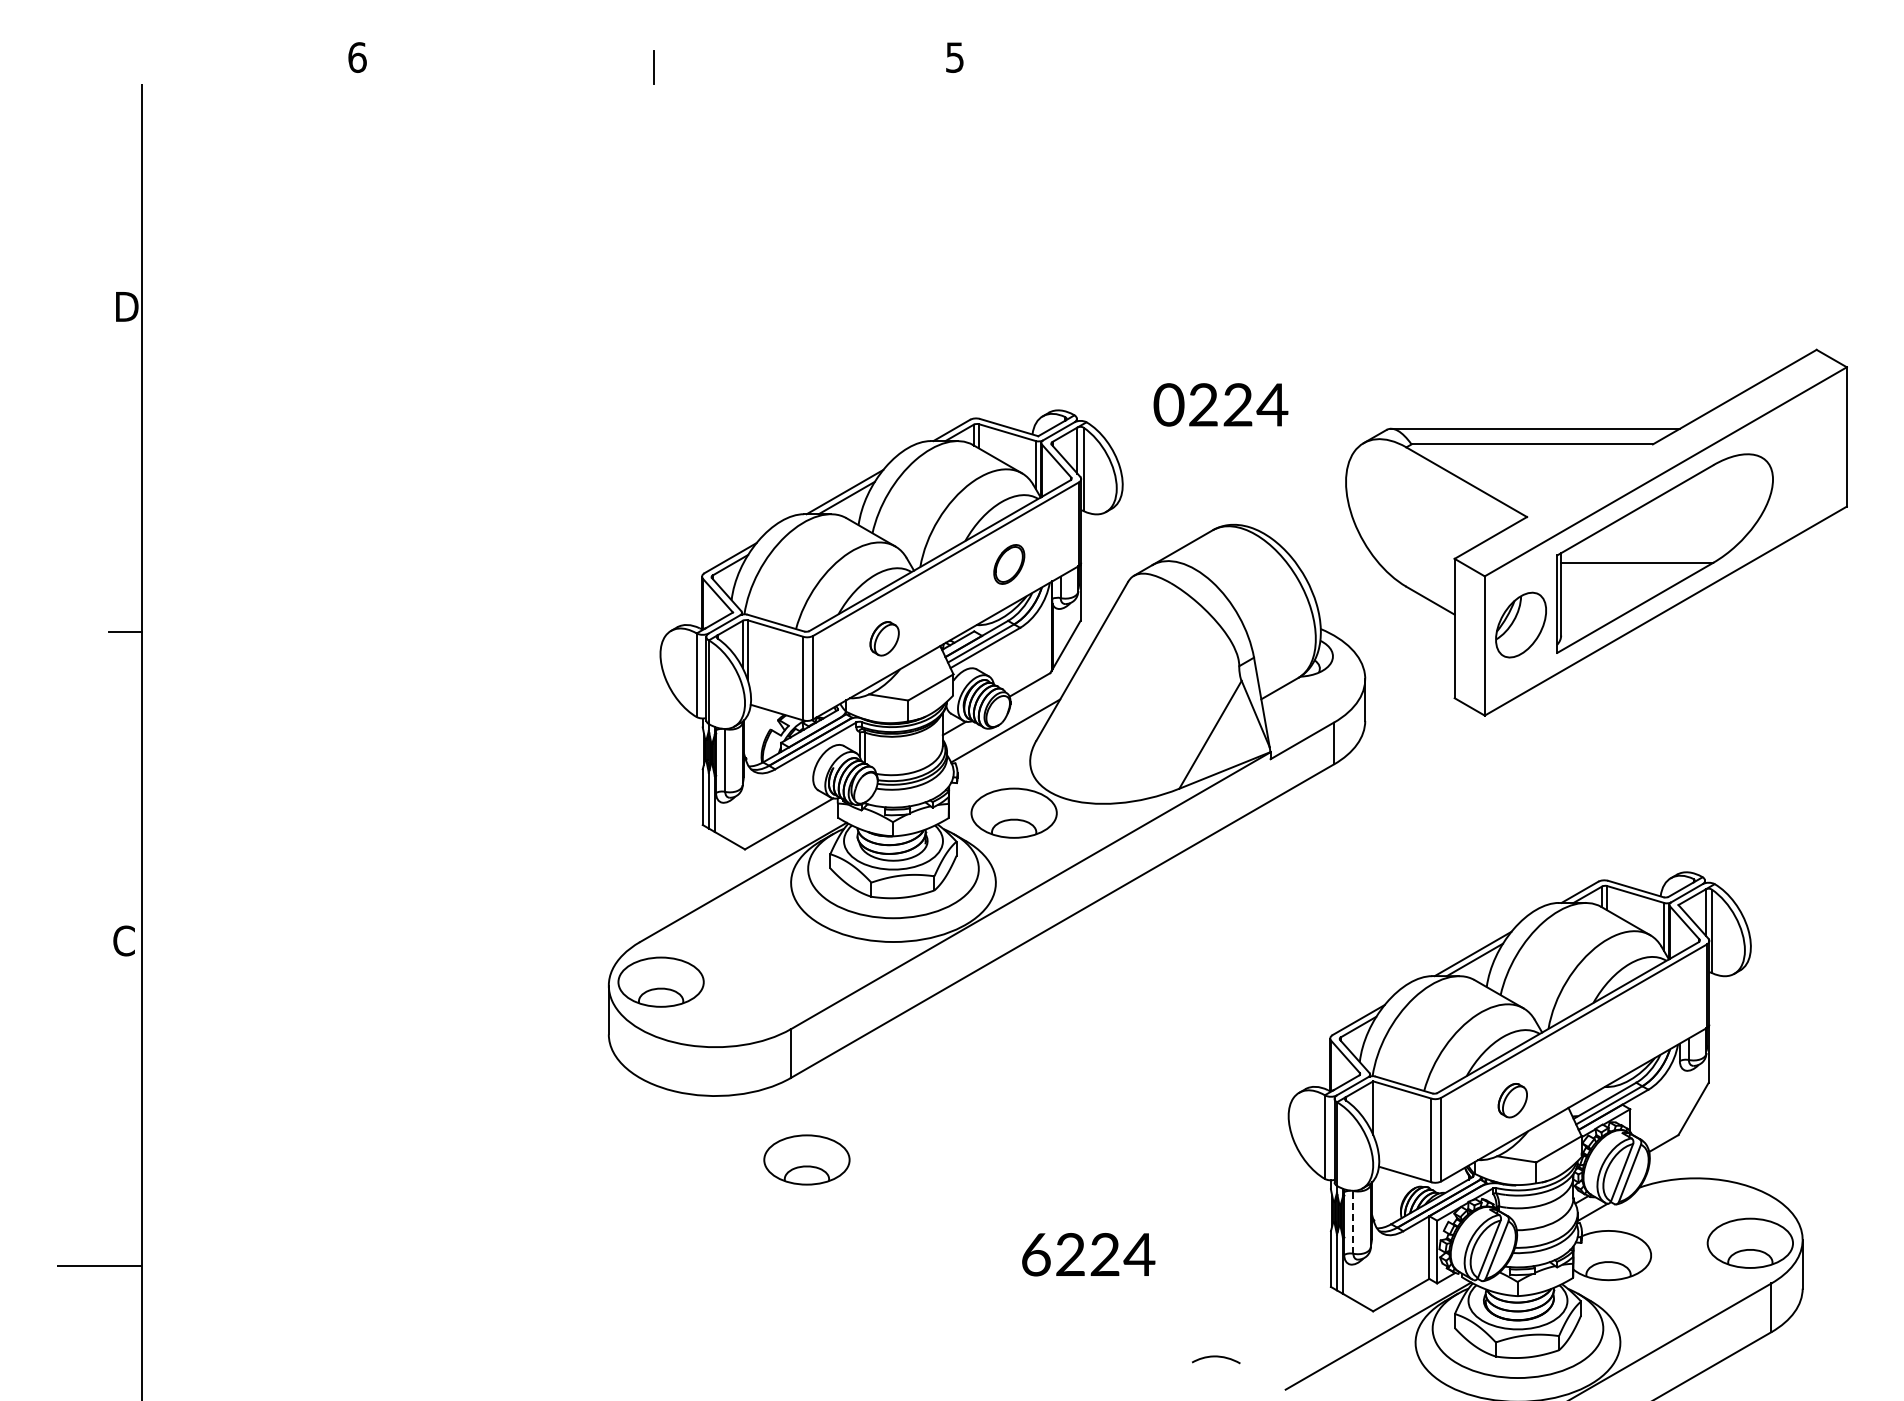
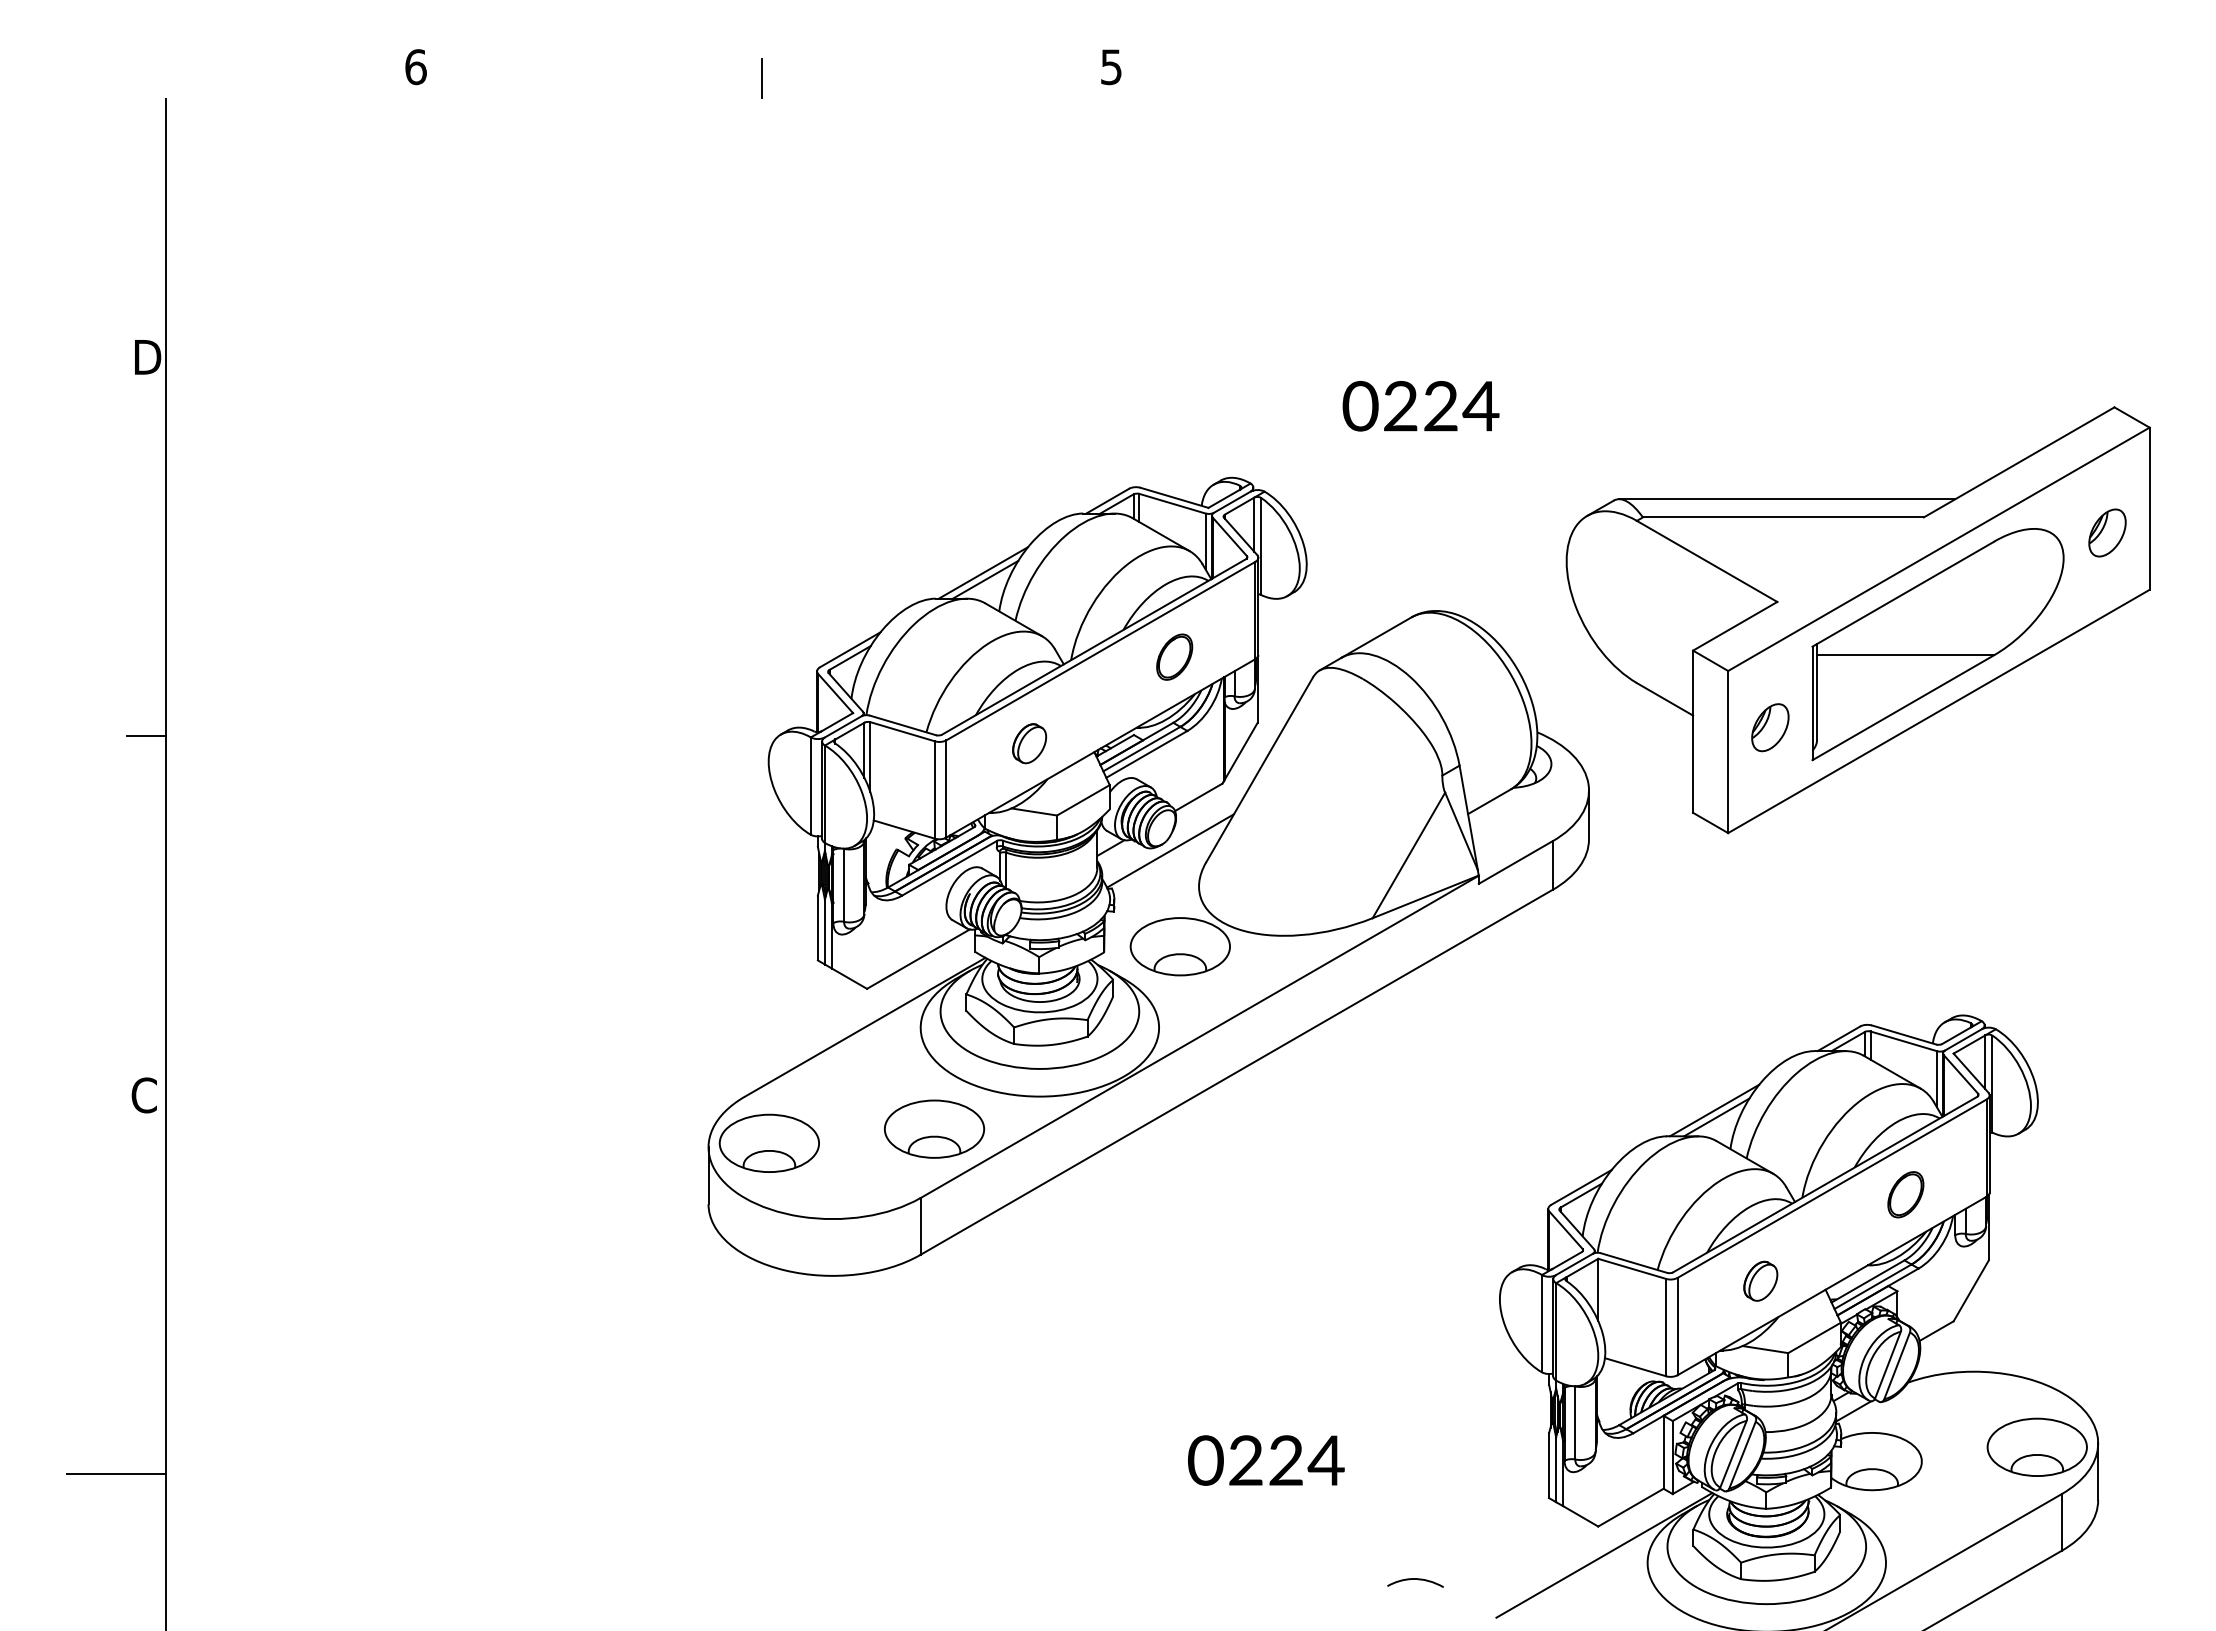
text: (1220, 404) -> (1420, 405), moved
part: (1810, 457) -> (2107, 532), added
part: (1520, 624) -> (1769, 727), size x0.62
part: (1637, 1025) -> (1905, 1193), added
part: (806, 1159) -> (933, 1128), moved
line: (1353, 1221) -> (1575, 1421), dashed -> solid
text: (1035, 1254) -> (1205, 1460), 6224 -> 0224

